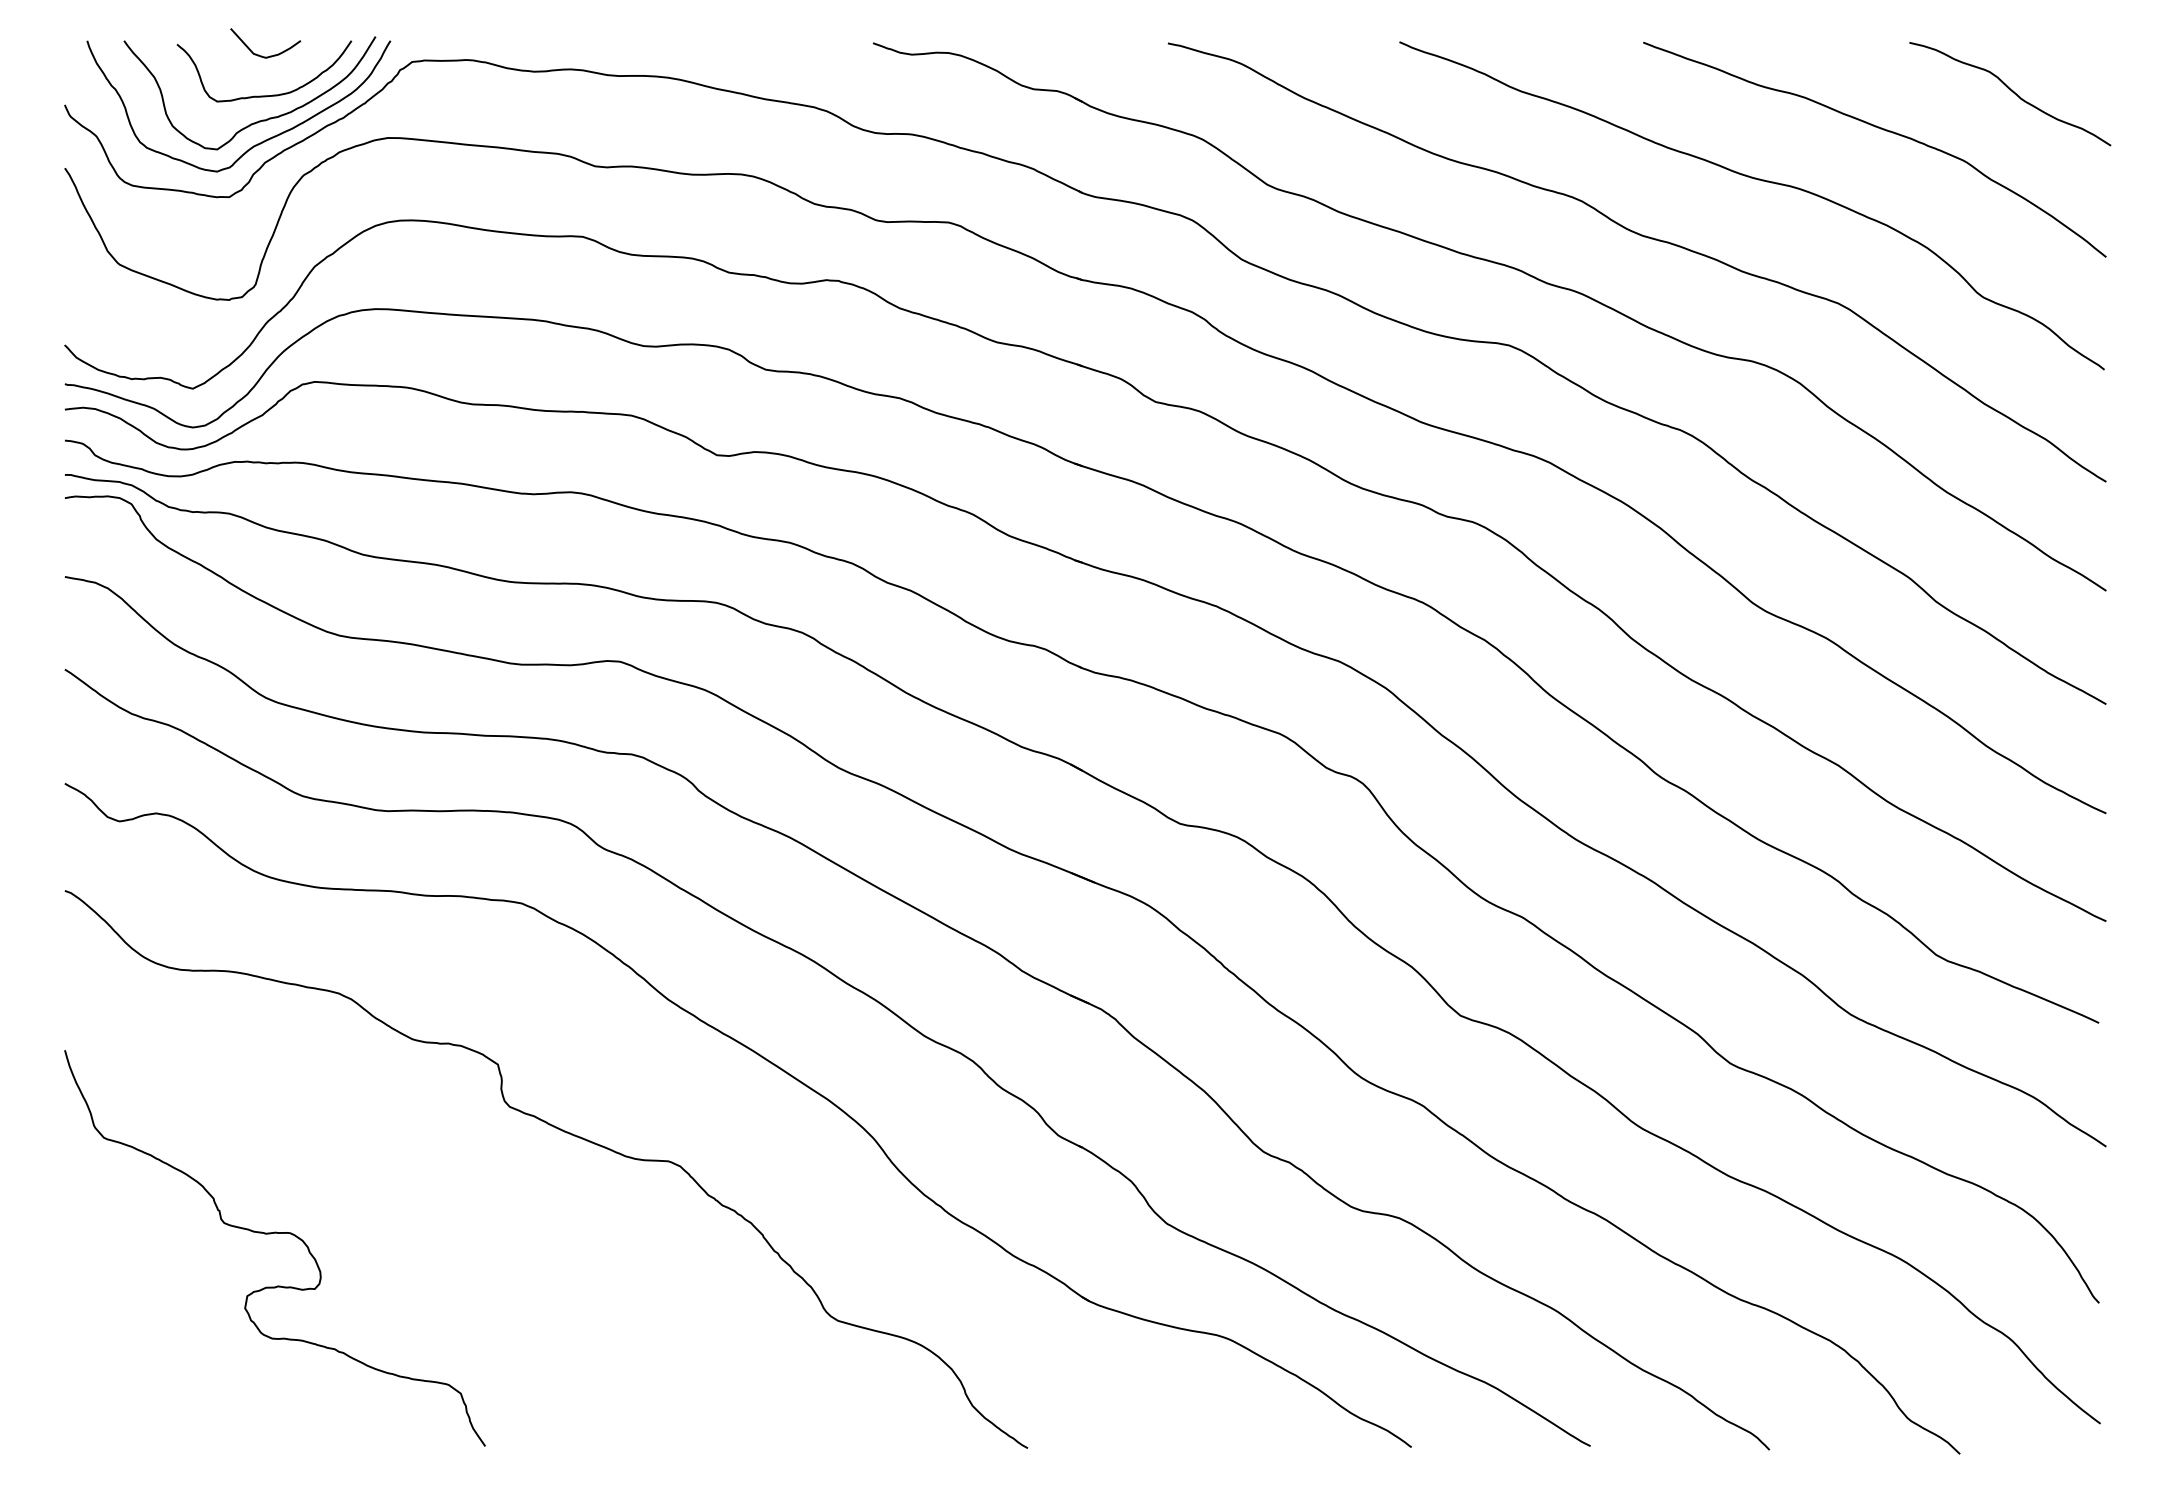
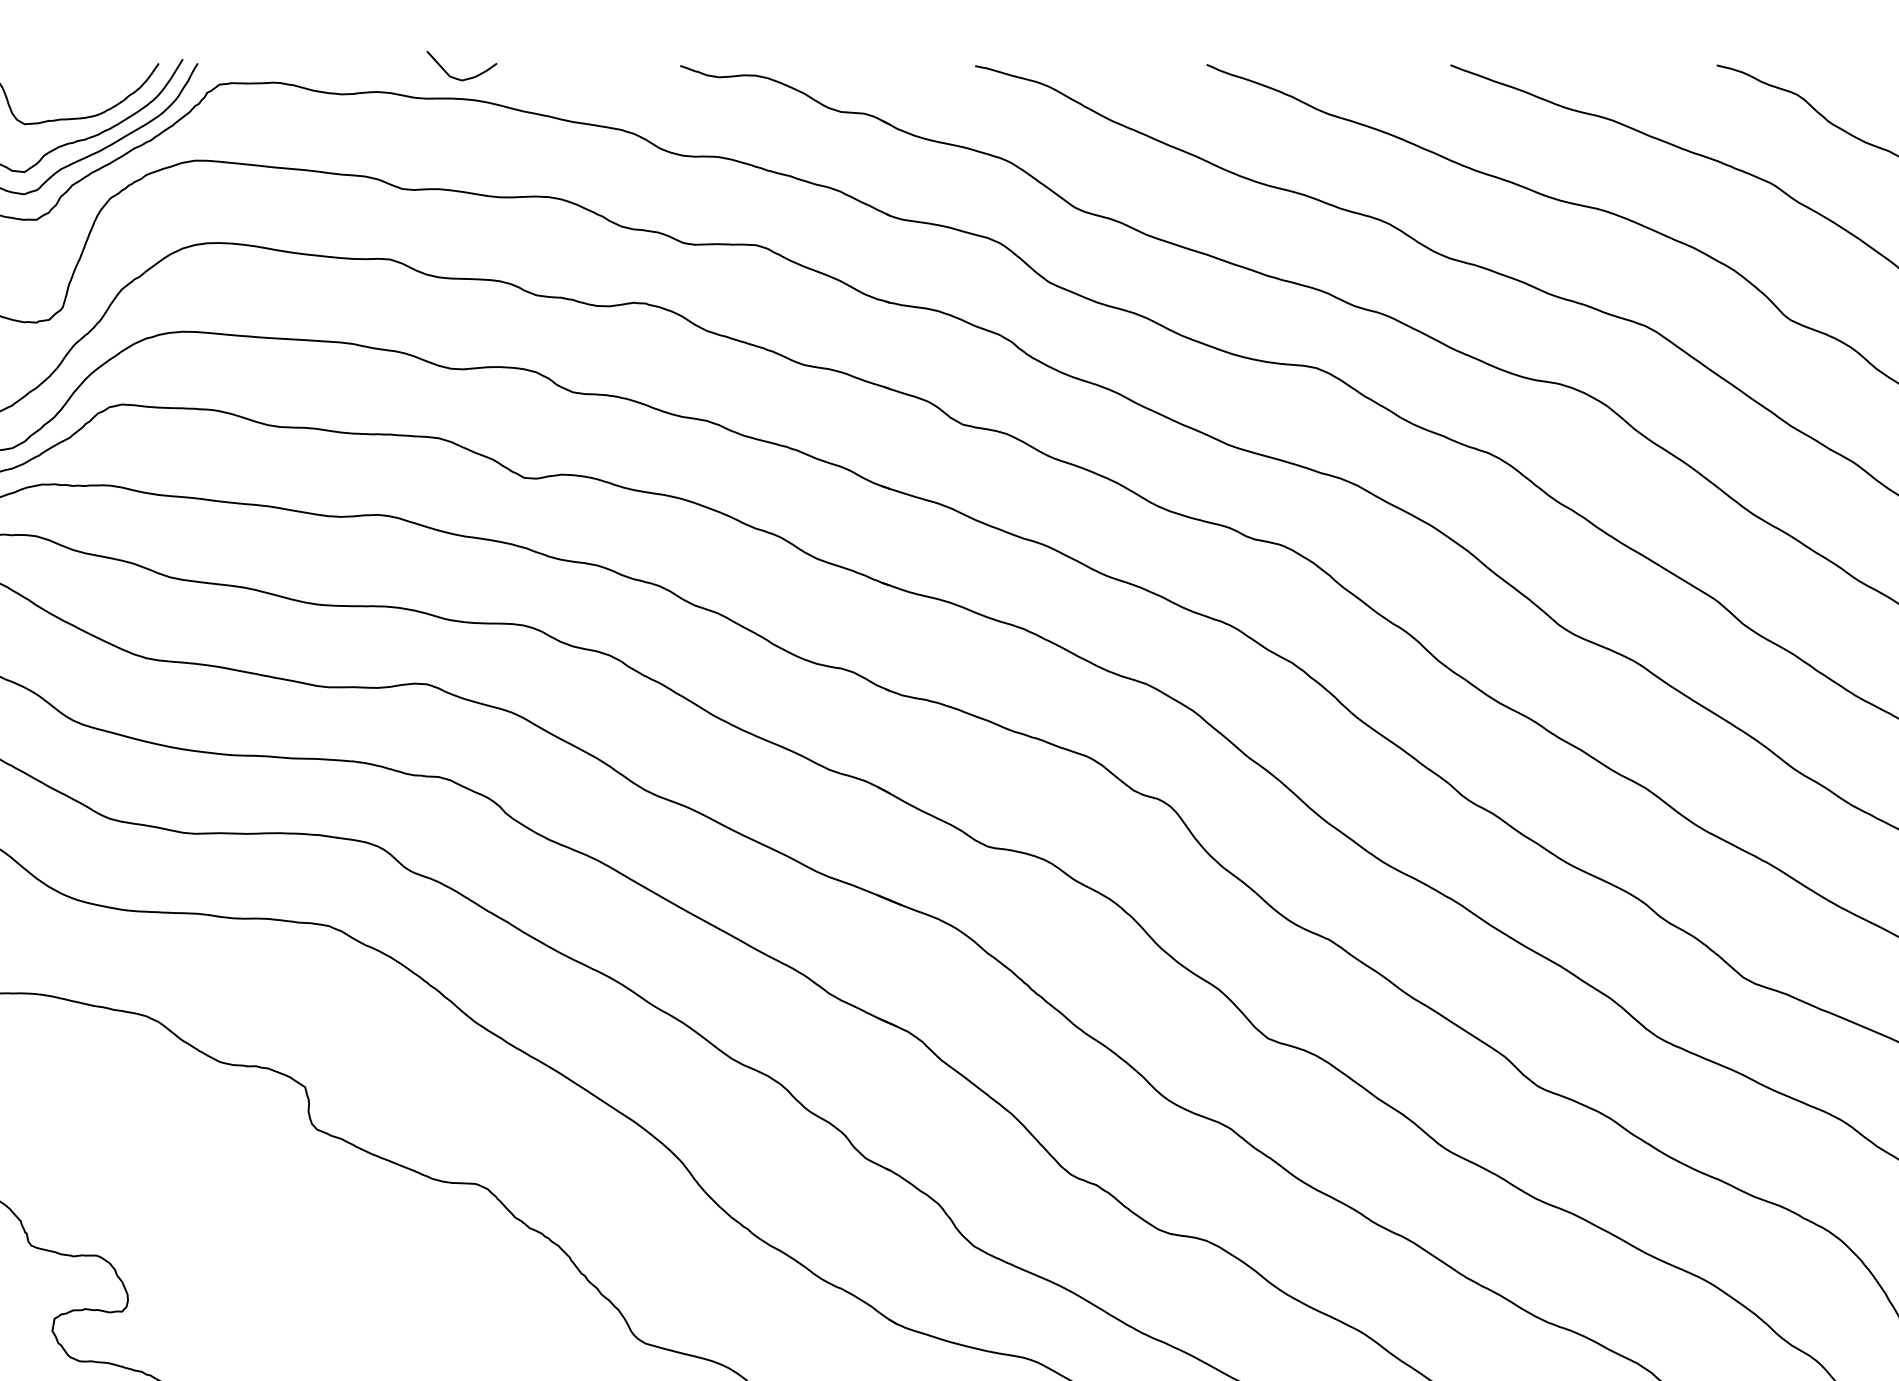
curve: (259, 54) -> (455, 77), moved

